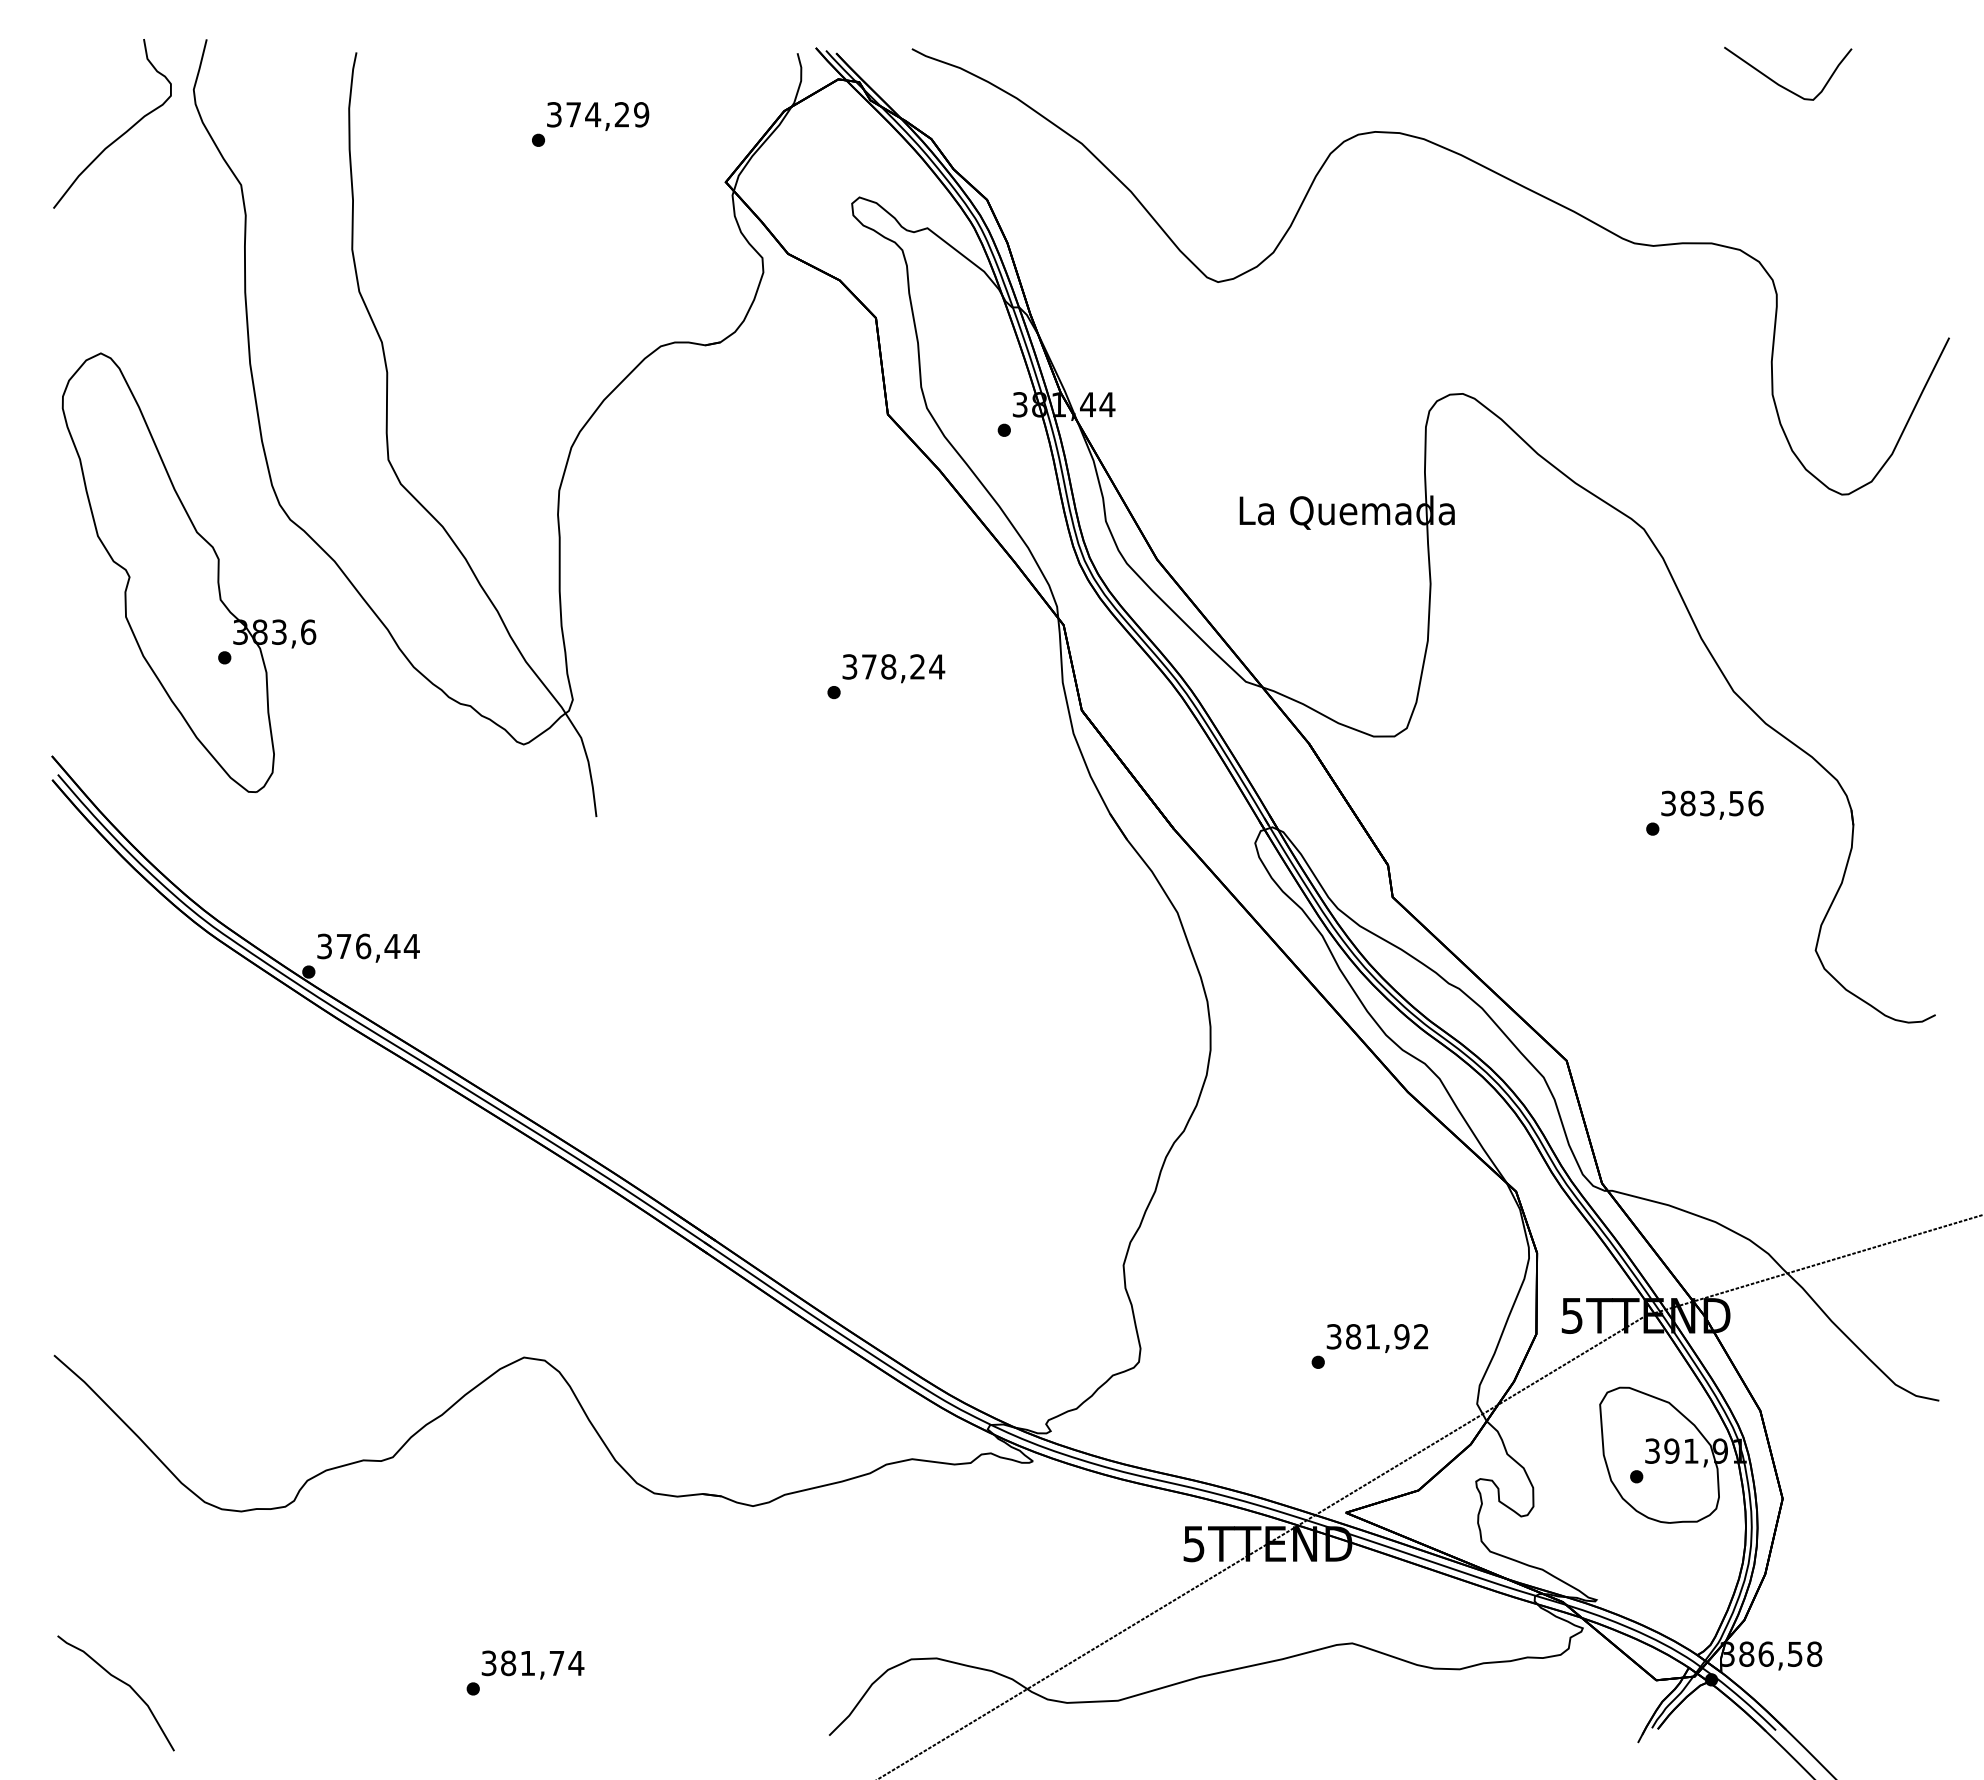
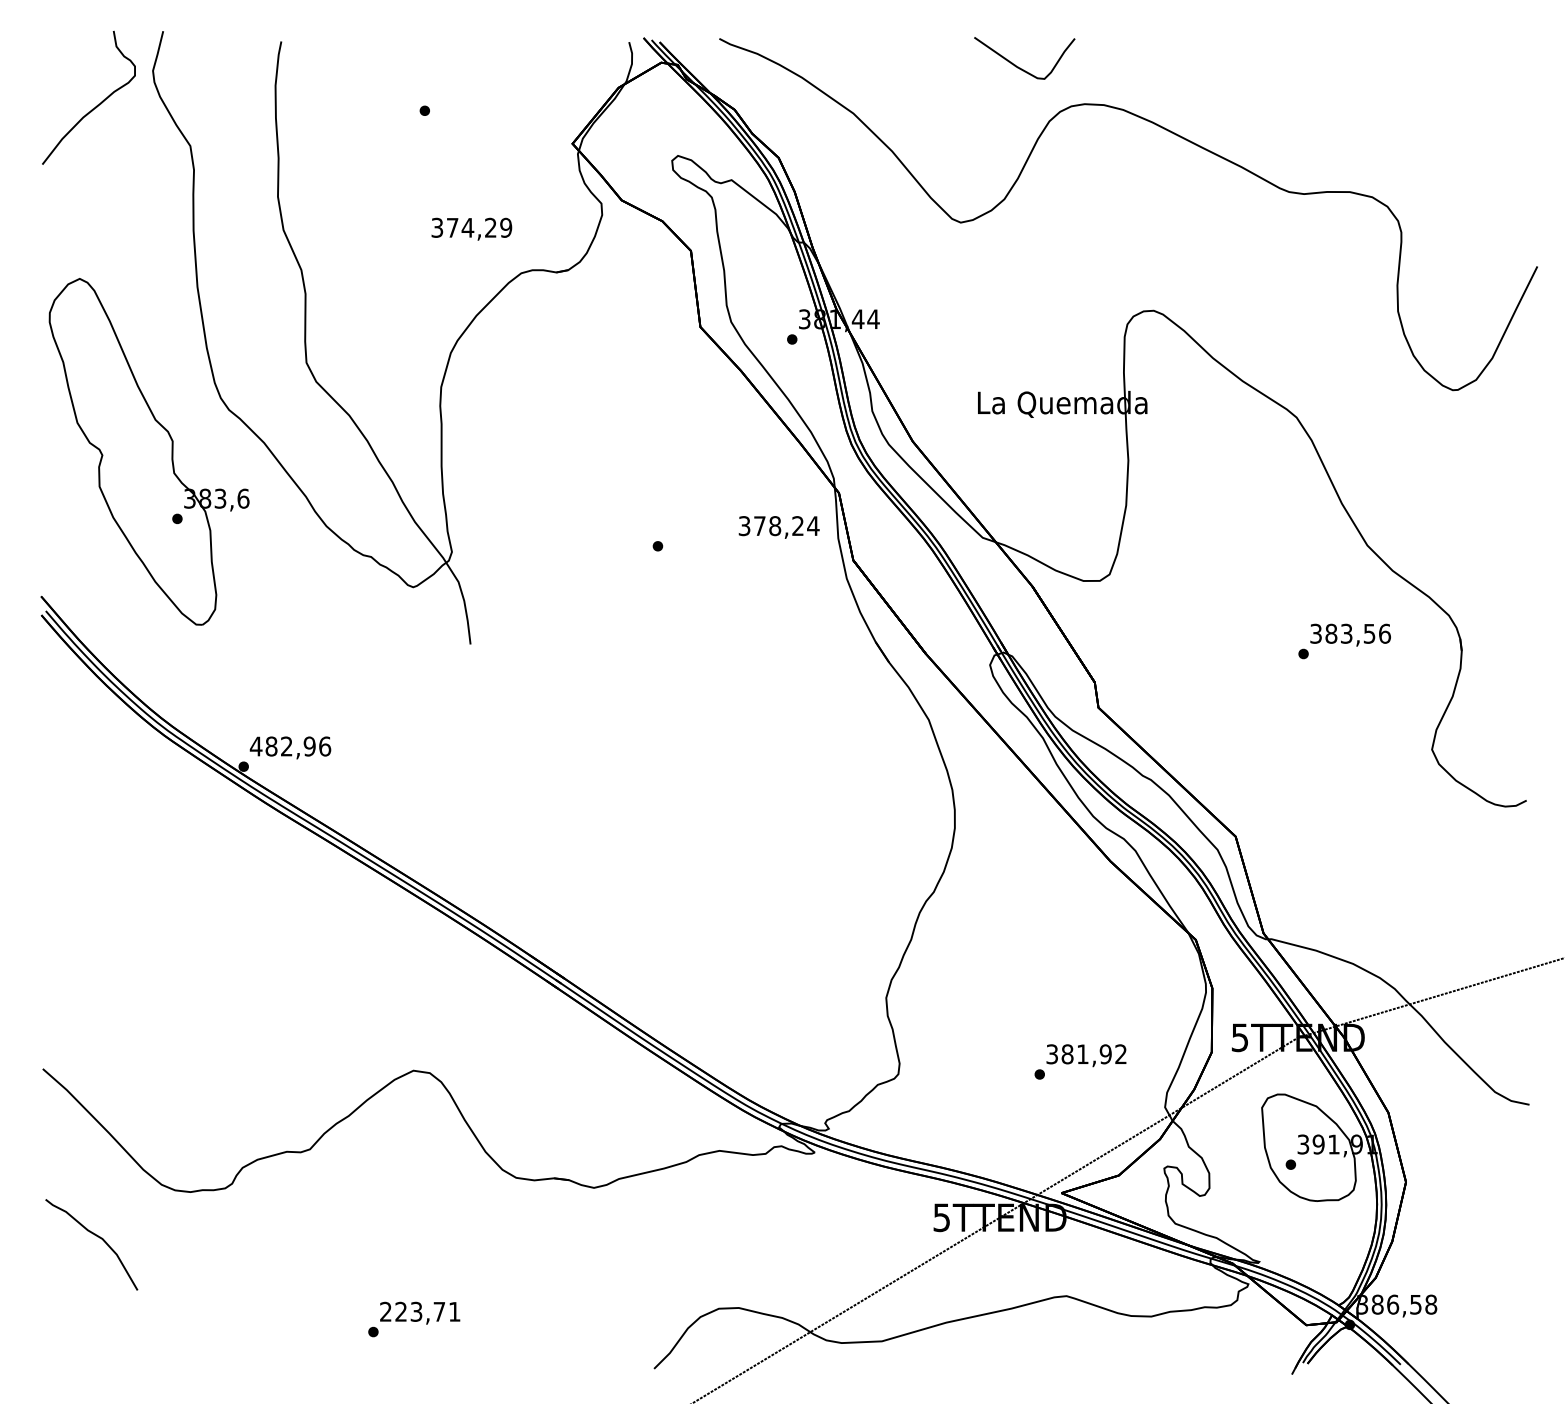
part: (1782, 85) -> (1020, 67), moved
text: (598, 116) -> (472, 229), moved
text: (893, 668) -> (778, 527), moved
text: (367, 946) -> (290, 746), 376,44 -> 482,96
text: (532, 1663) -> (420, 1311), 381,74 -> 223,71
part: (121, 1682) -> (96, 1236), moved

